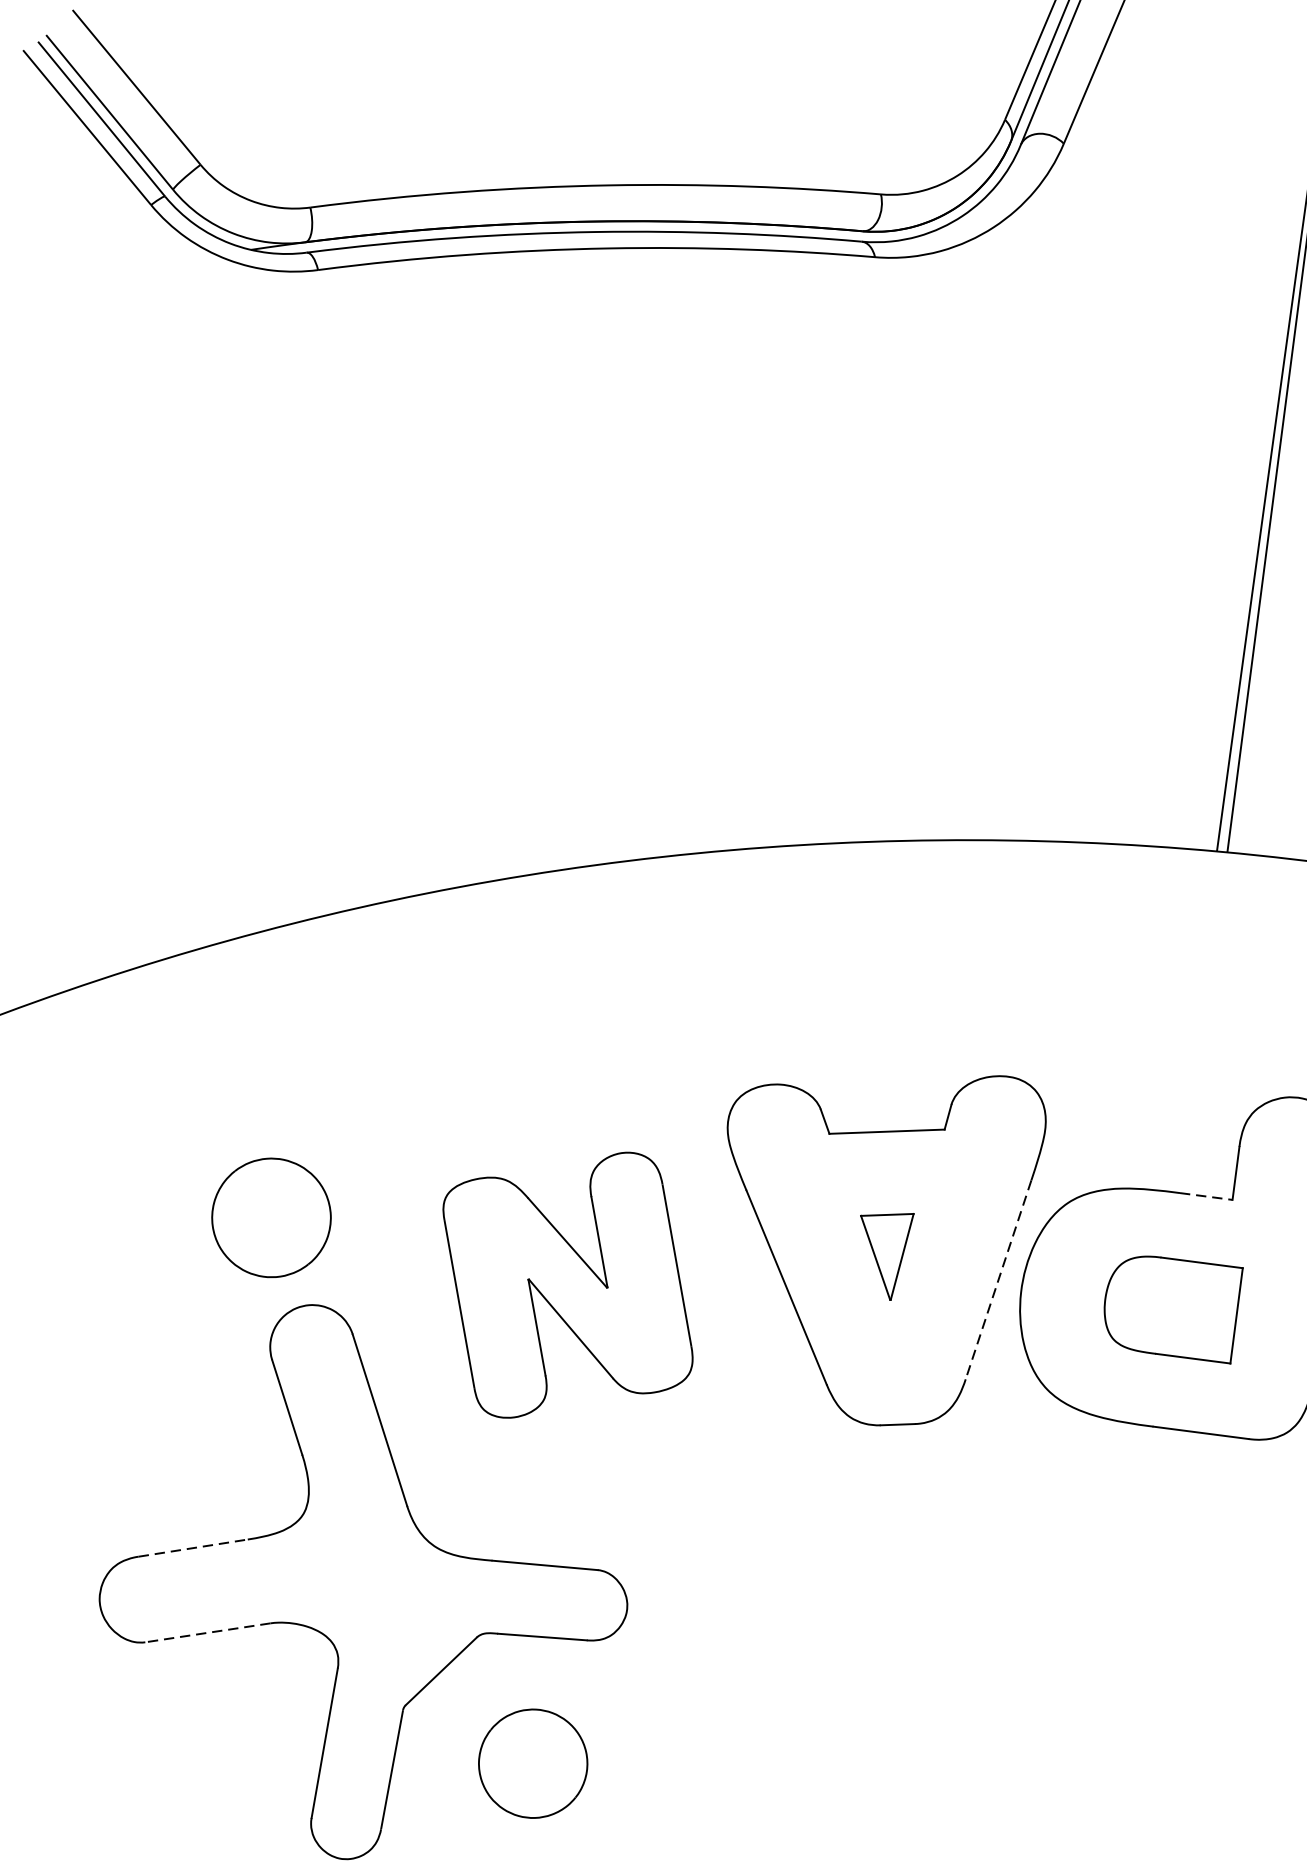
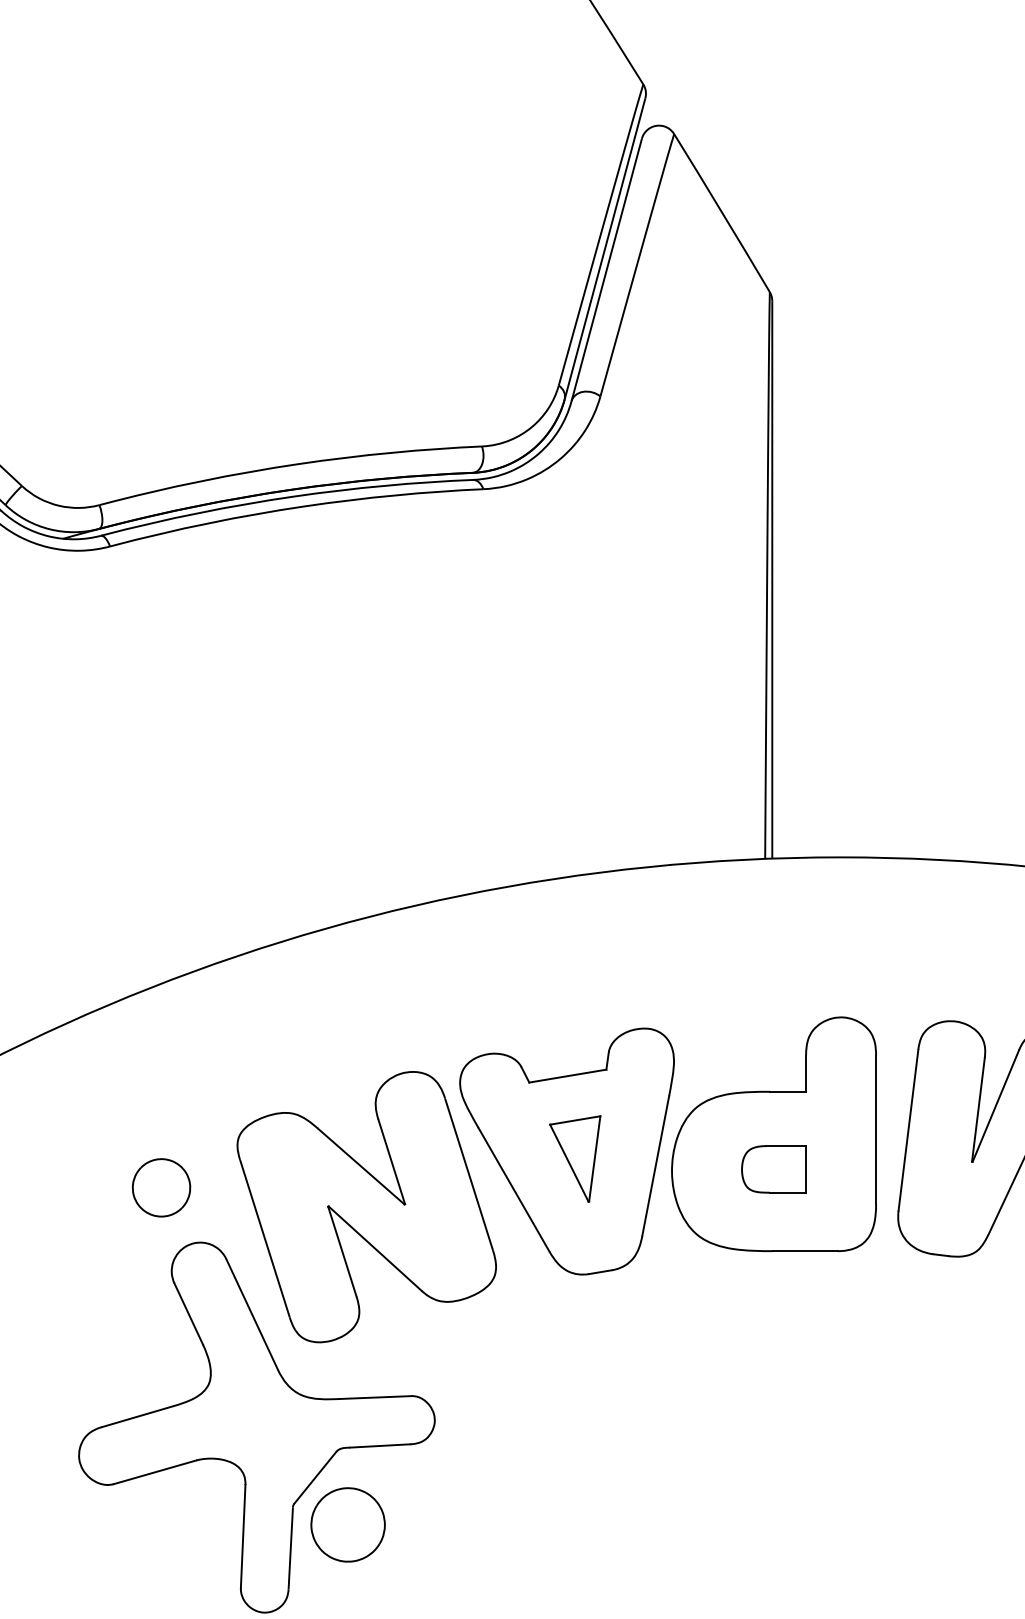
line: (1206, 1196) -> (788, 1091), dashed -> solid
part: (271, 1217) -> (161, 1187), size x0.71
part: (882, 1253) -> (575, 1158), size x1.43
line: (998, 1280) -> (655, 1166), dashed -> solid
part: (567, 1285) -> (366, 1207), size x1.43
part: (1170, 1307) -> (773, 1169), size x0.71
line: (194, 1548) -> (138, 1416), dashed -> solid
line: (207, 1632) -> (154, 1472), dashed -> solid
part: (532, 1762) -> (347, 1524), moved

